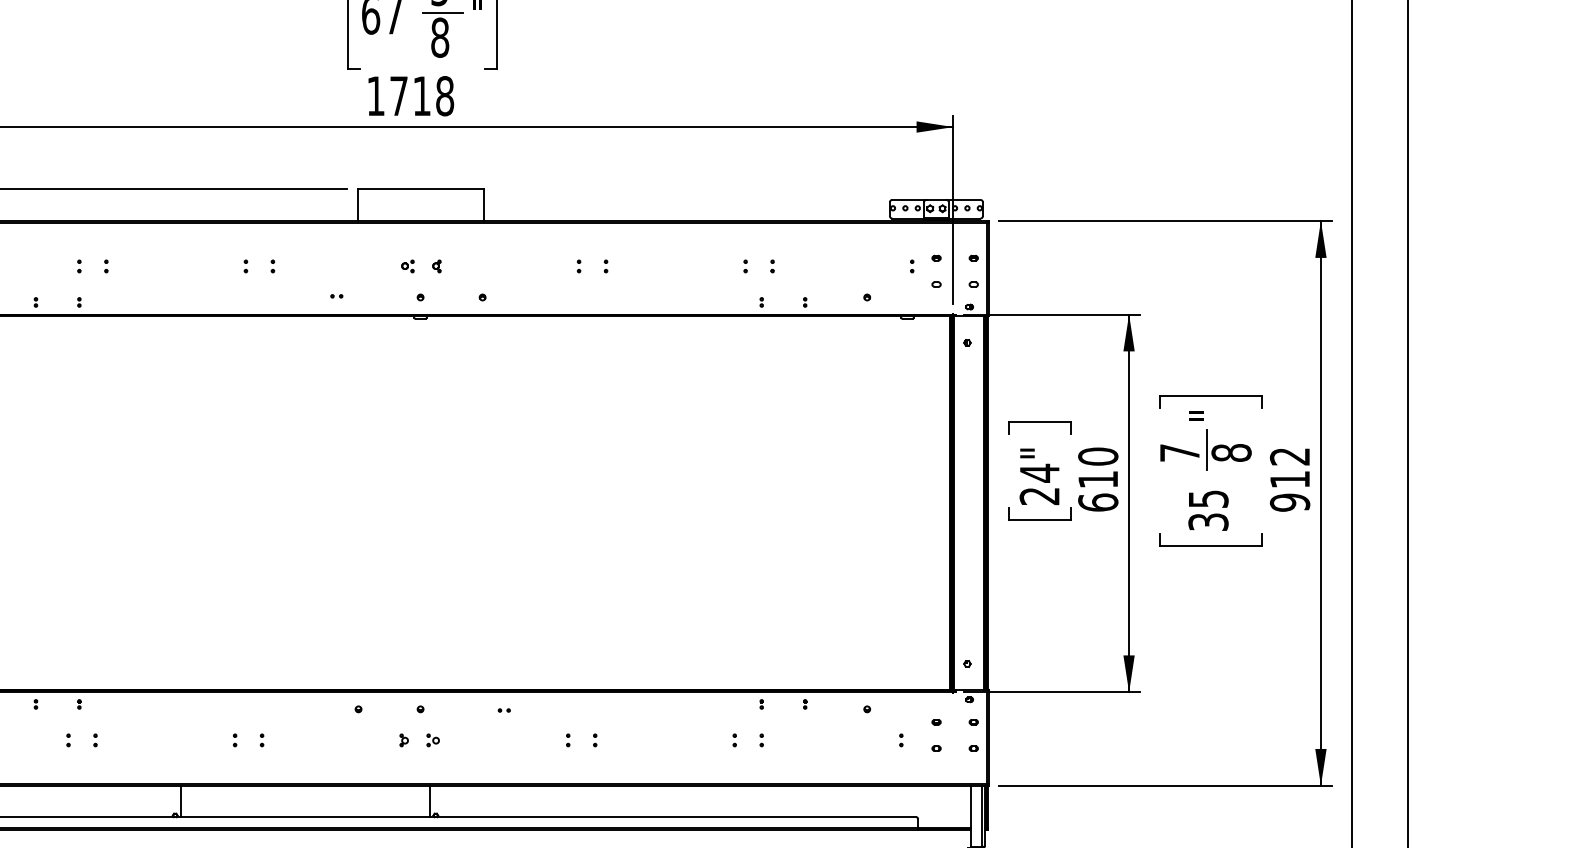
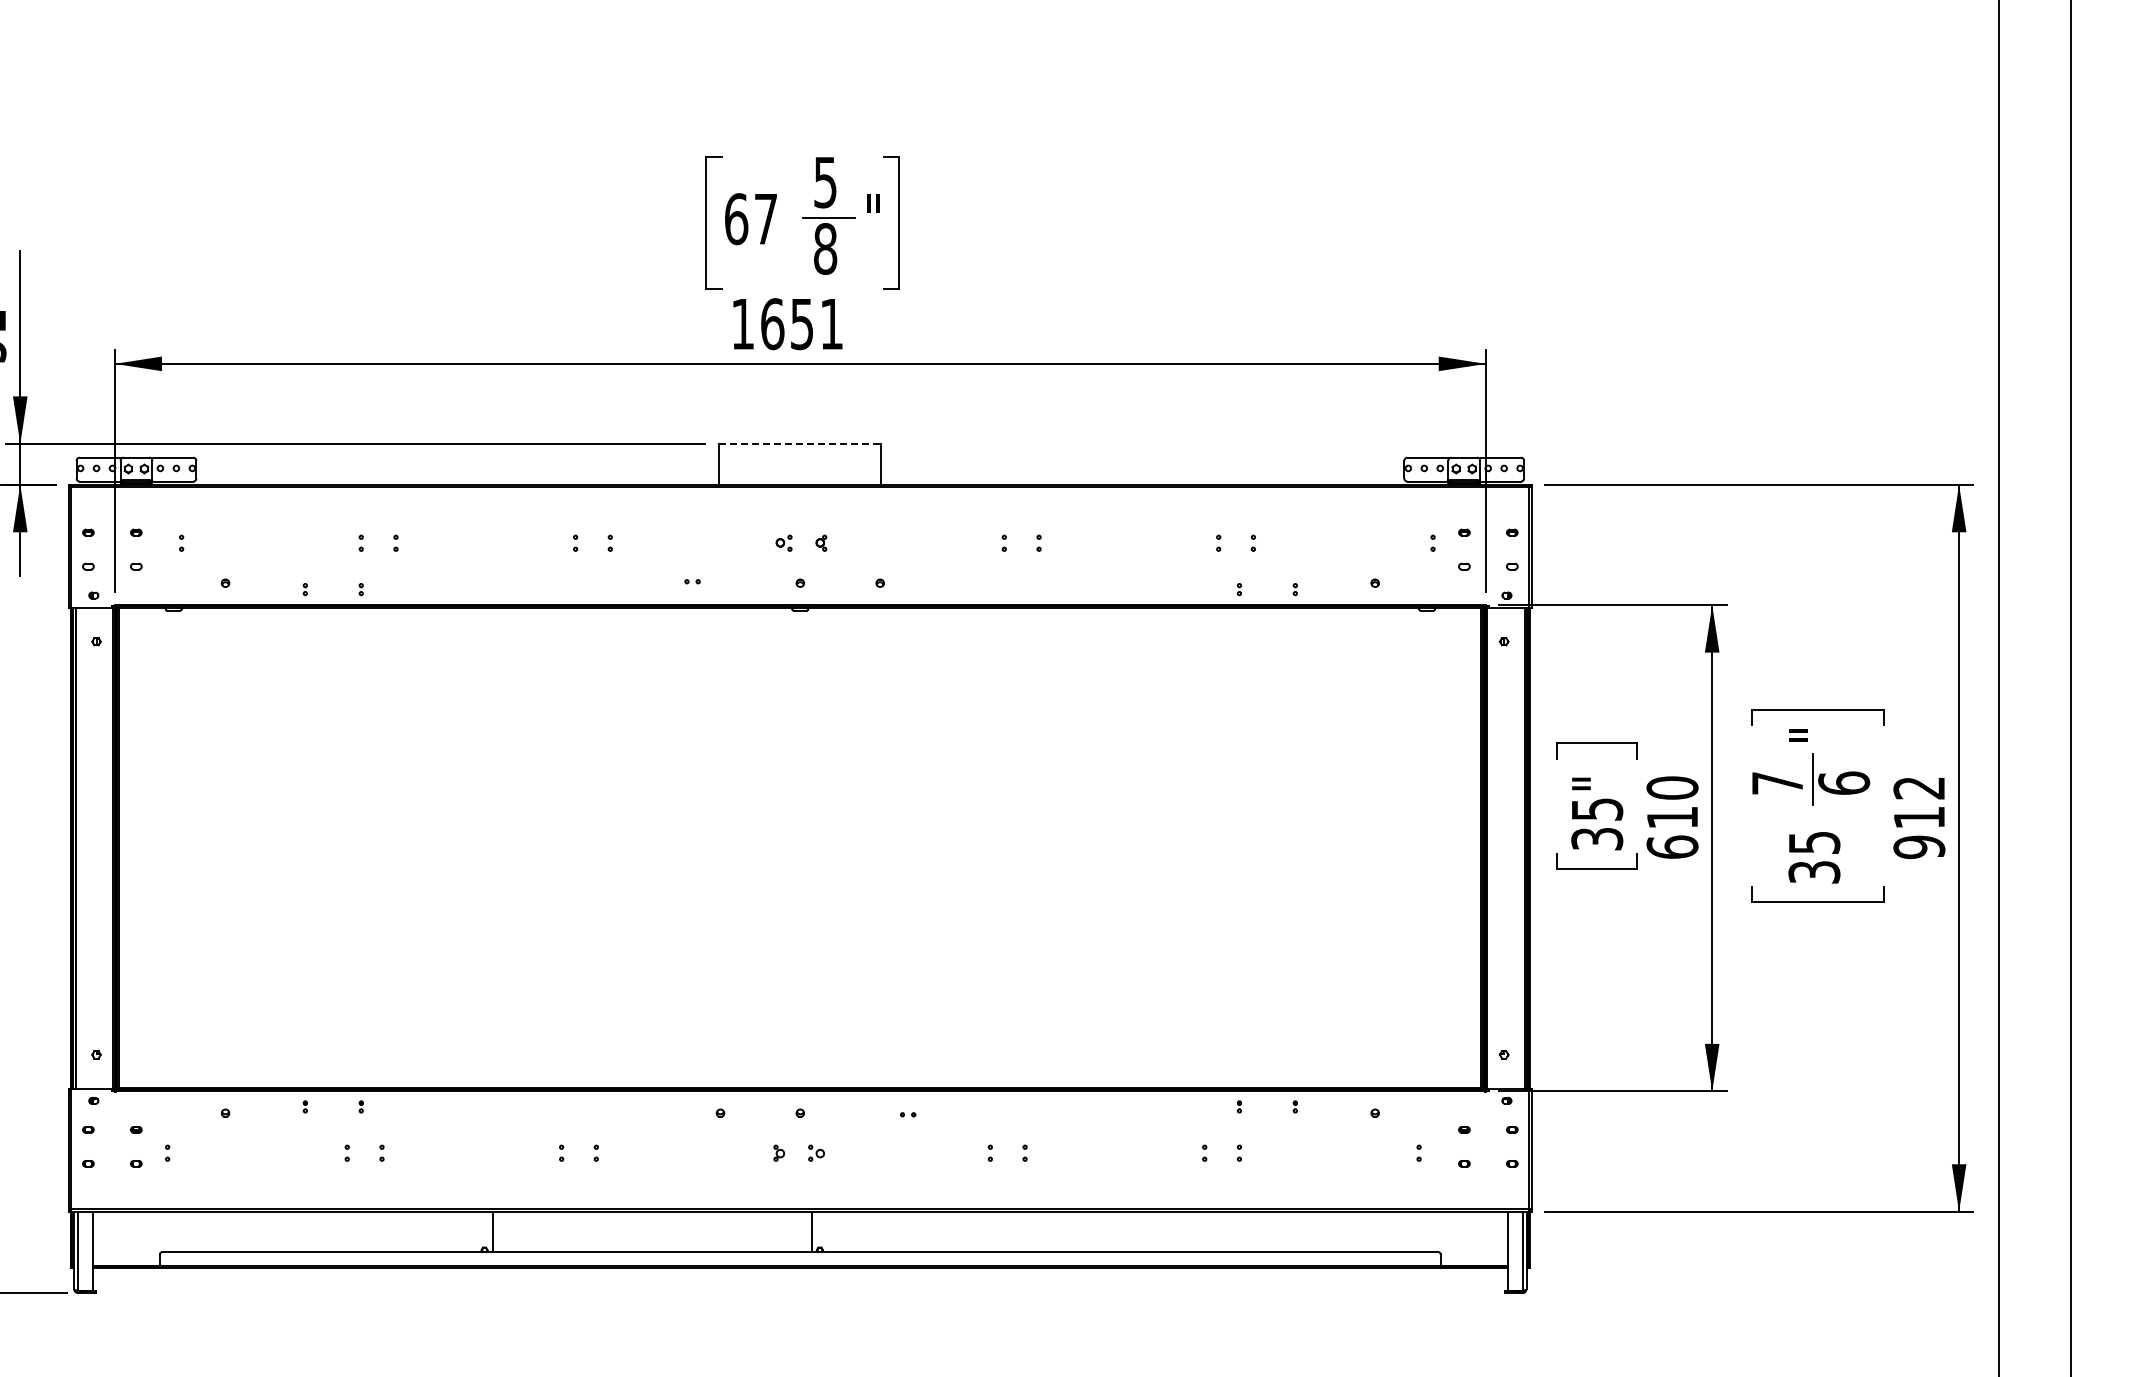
text: (422, 96) -> (802, 324), 1718 -> 1651
line: (420, 188) -> (800, 443), solid -> dashed
text: (1231, 452) -> (1844, 782), 8 -> 6
text: (1039, 484) -> (1597, 823), 24" -> 35"

